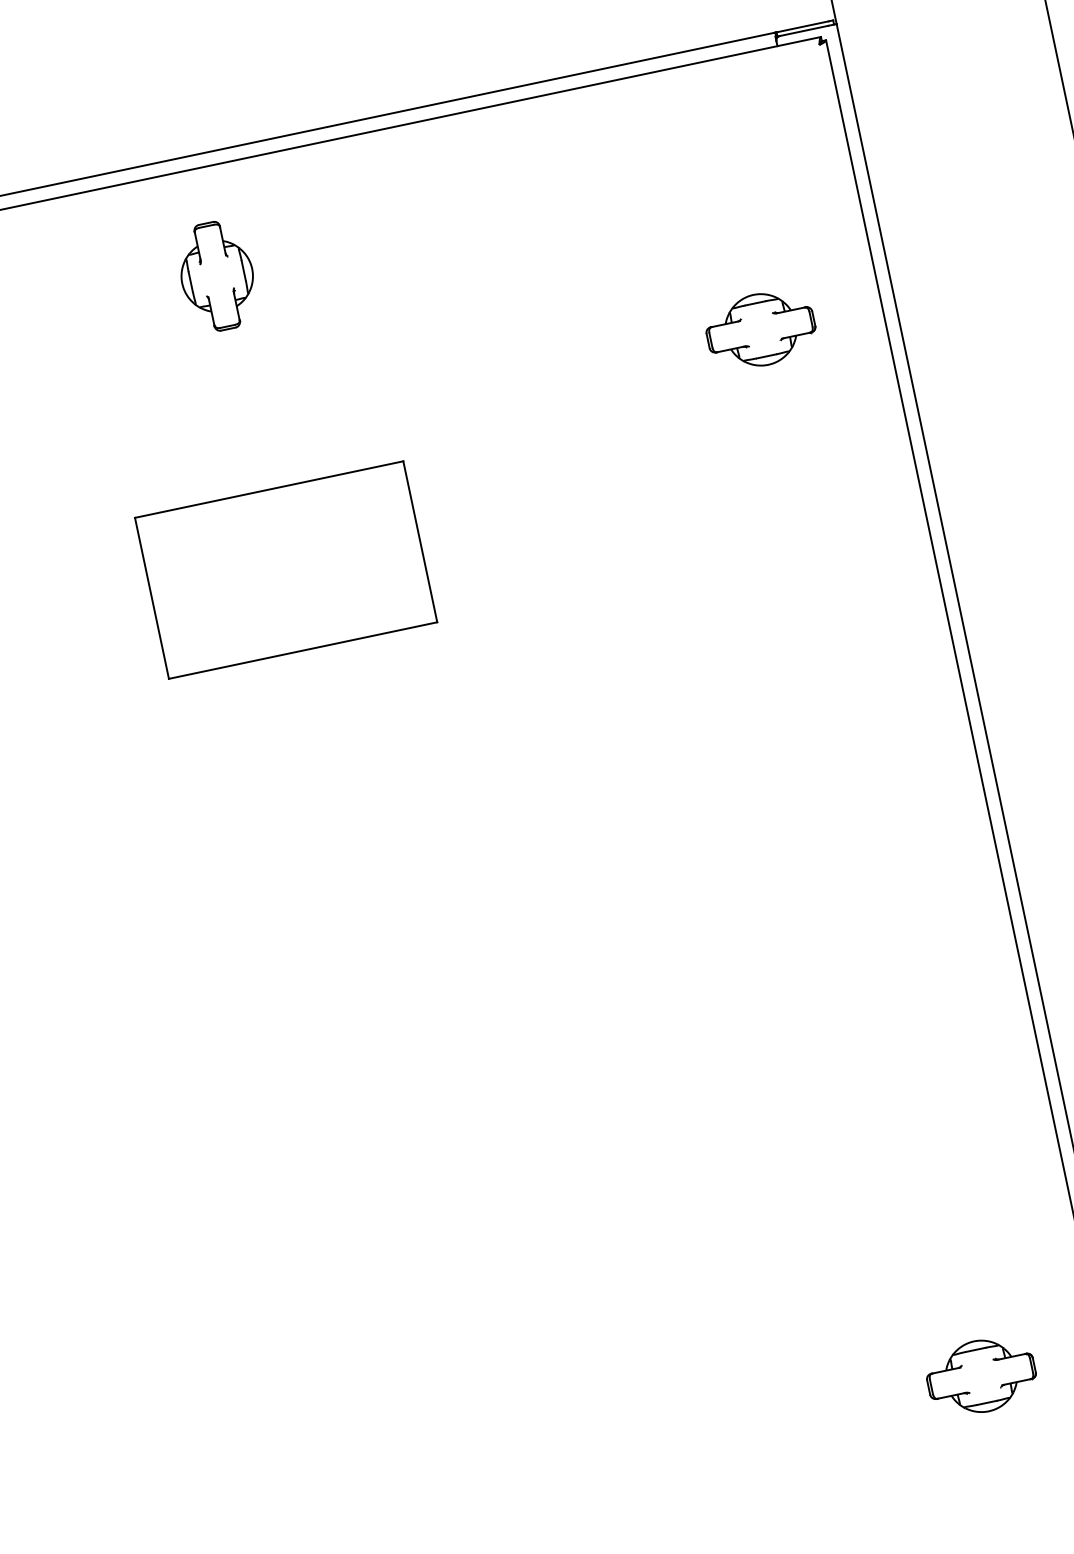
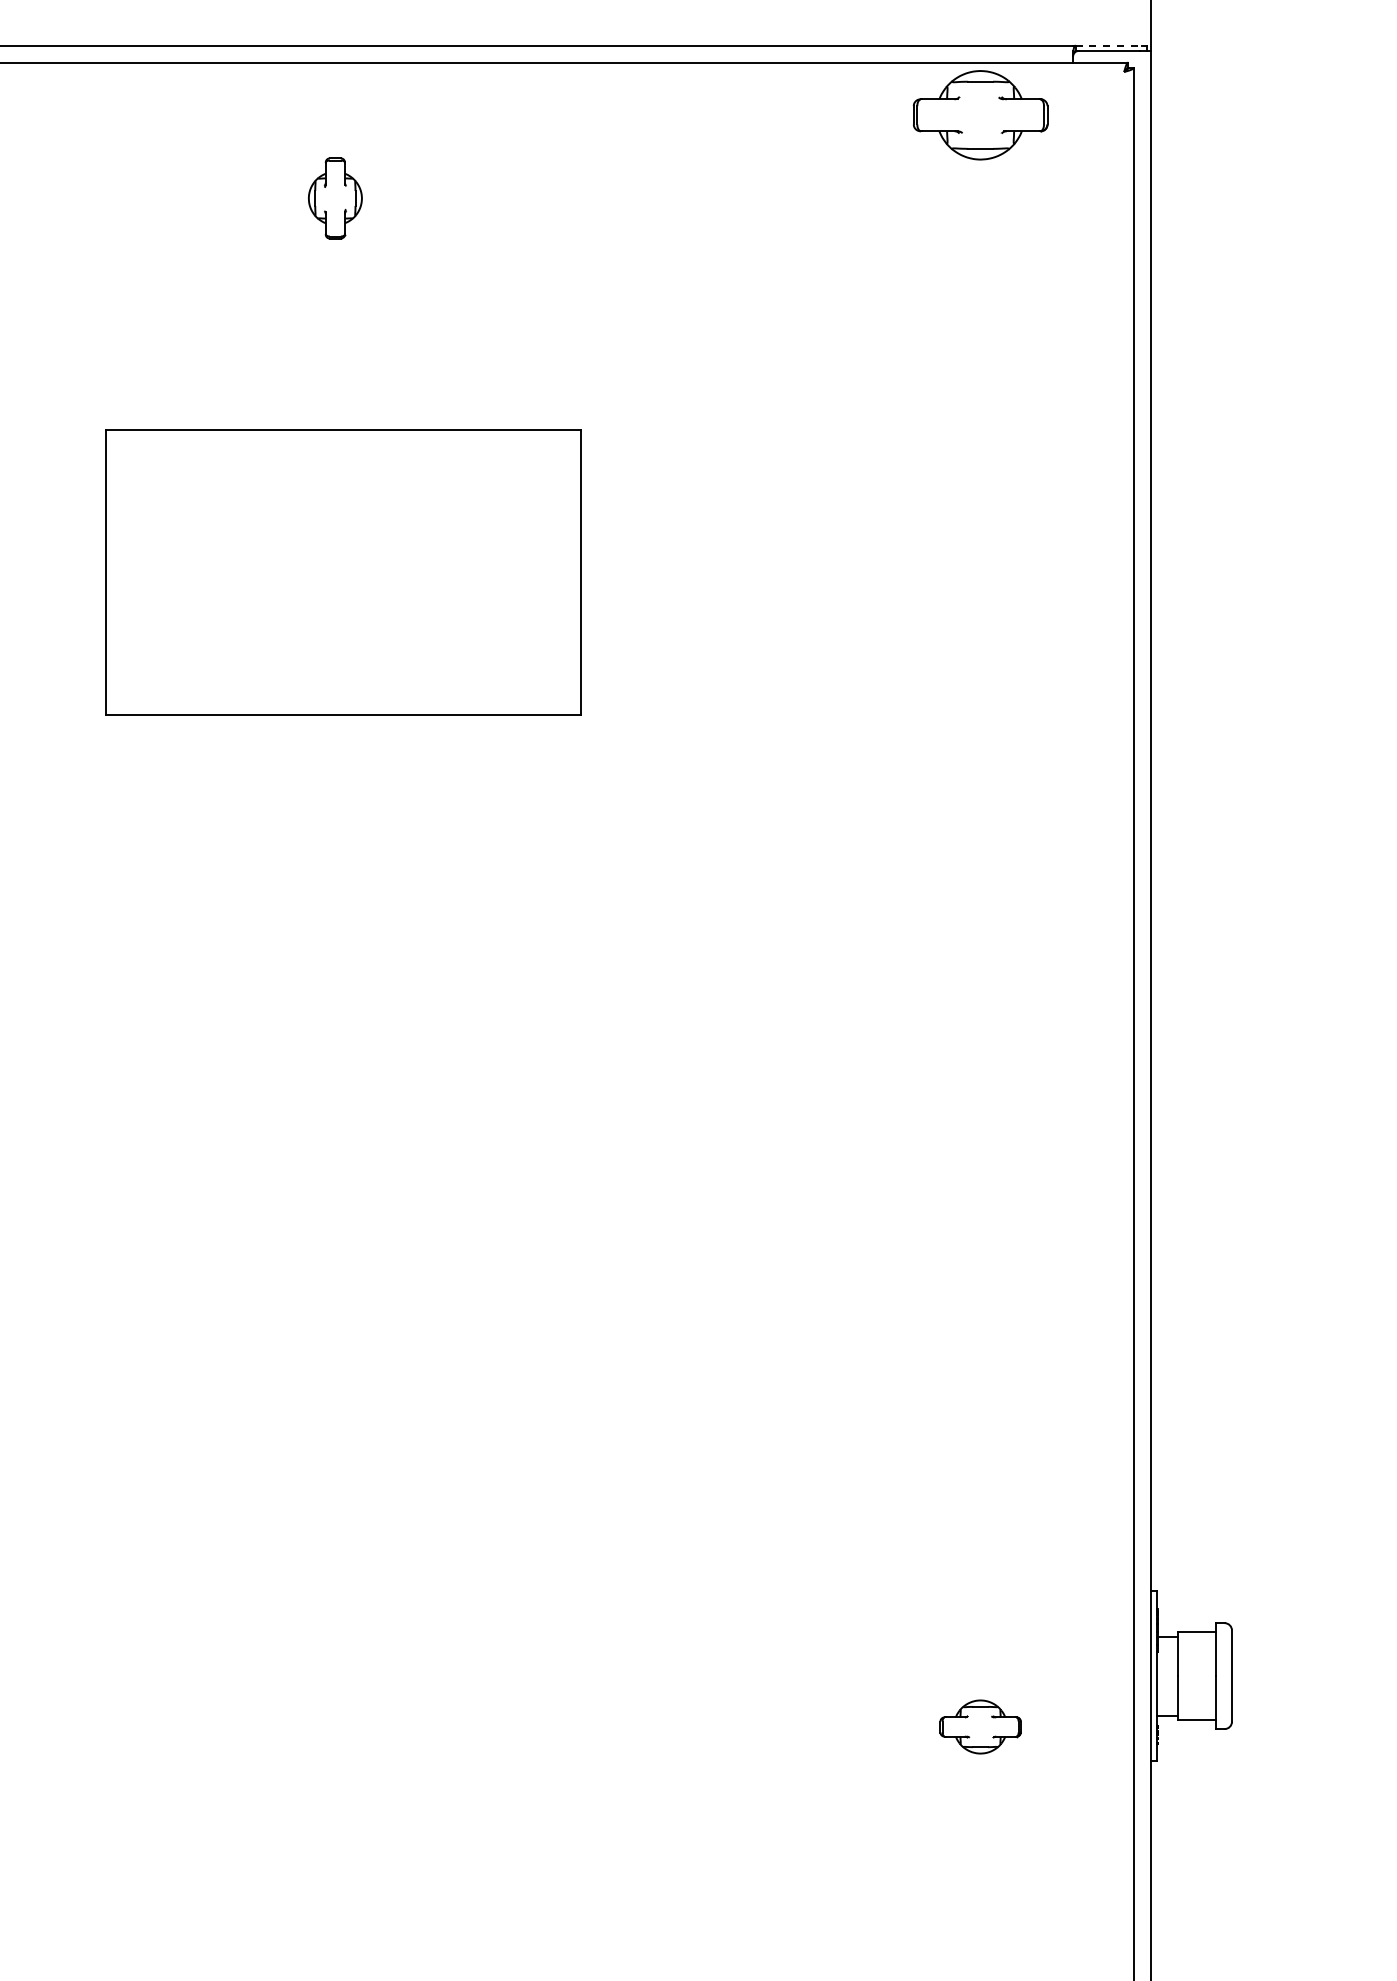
line: (803, 26) -> (1109, 45), solid -> dashed
part: (217, 276) -> (335, 198), size x0.6
part: (760, 330) -> (980, 115), moved
part: (285, 569) -> (343, 571), size x1.4
part: (981, 1375) -> (980, 1726), size x0.6

